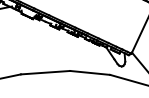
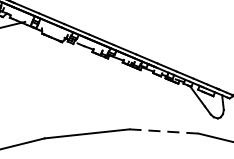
line: (90, 72) -> (164, 130), solid -> dashed

